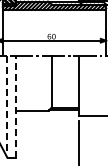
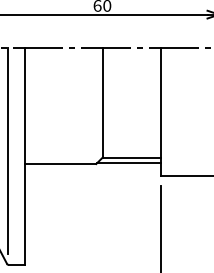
line: (7, 104) -> (7, 151), dashed -> solid
line: (15, 106) -> (25, 155), dashed -> solid

